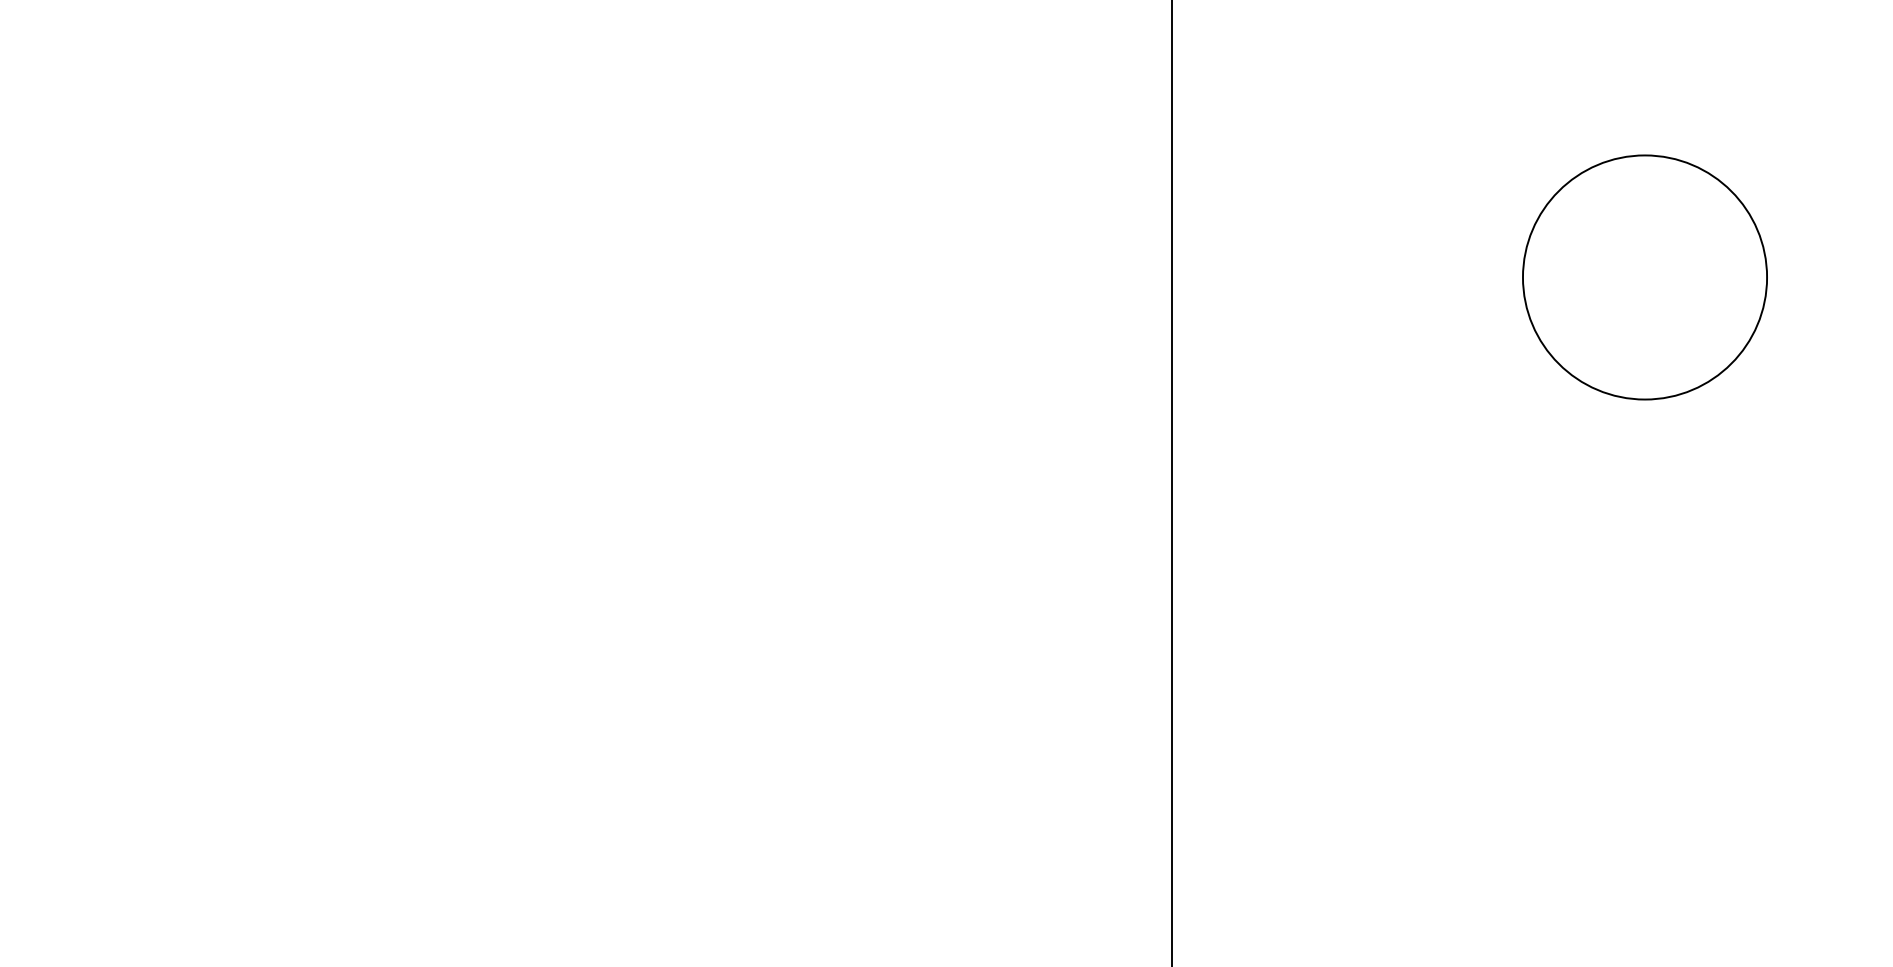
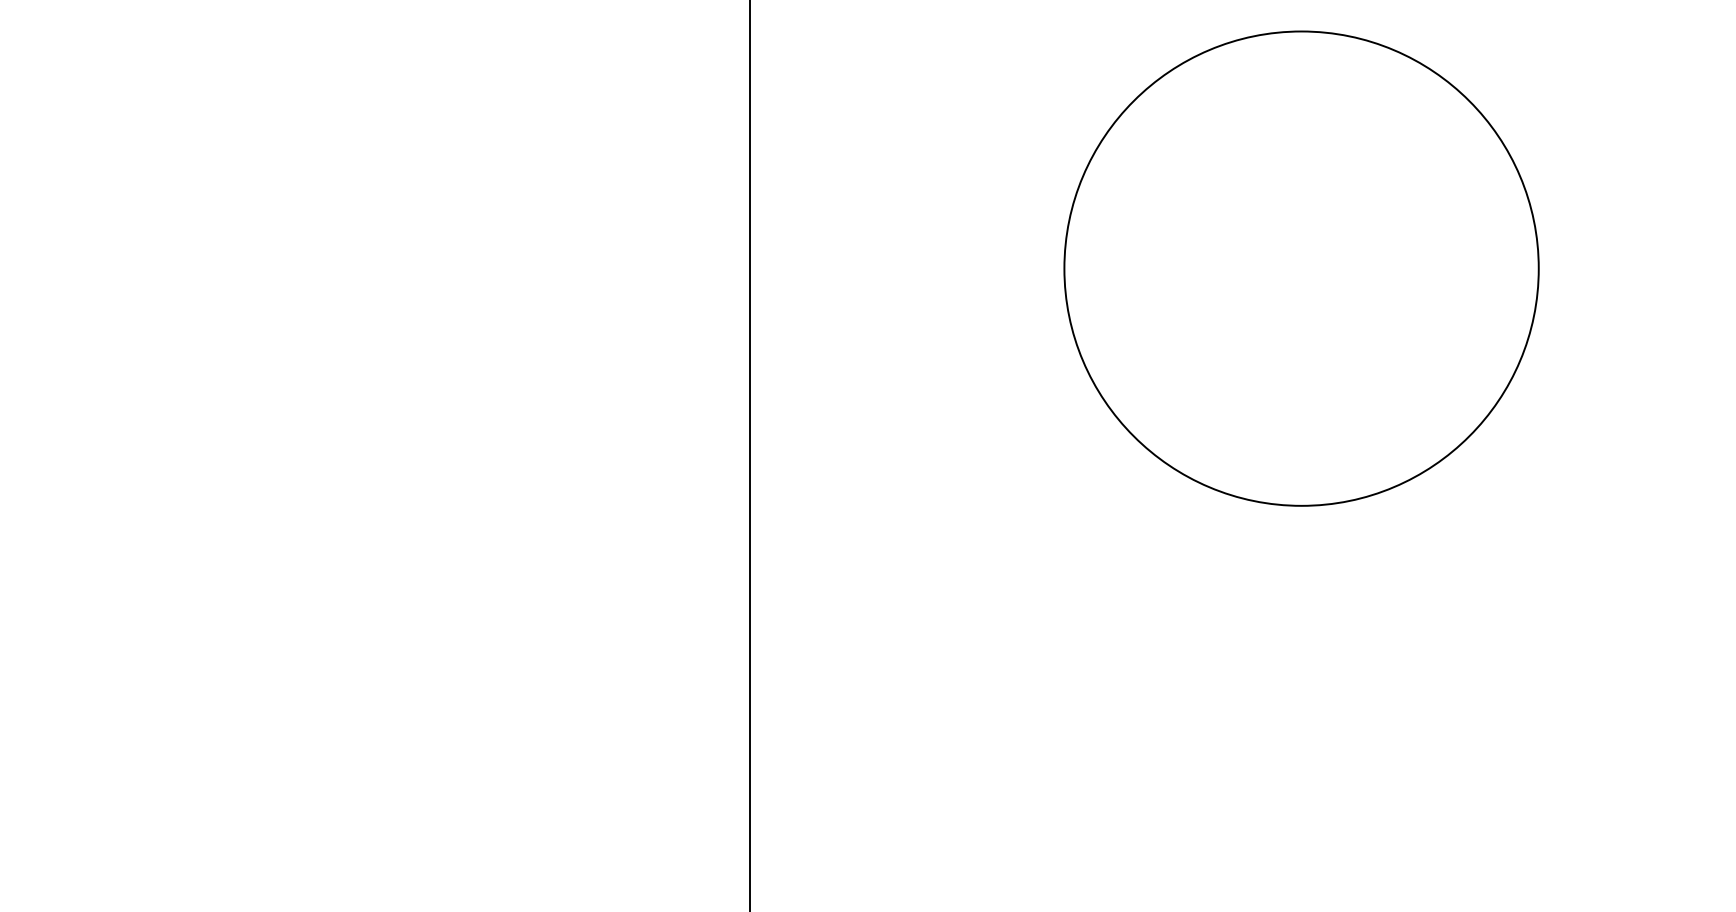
circle: (1644, 277) -> (1300, 268), size x1.67

